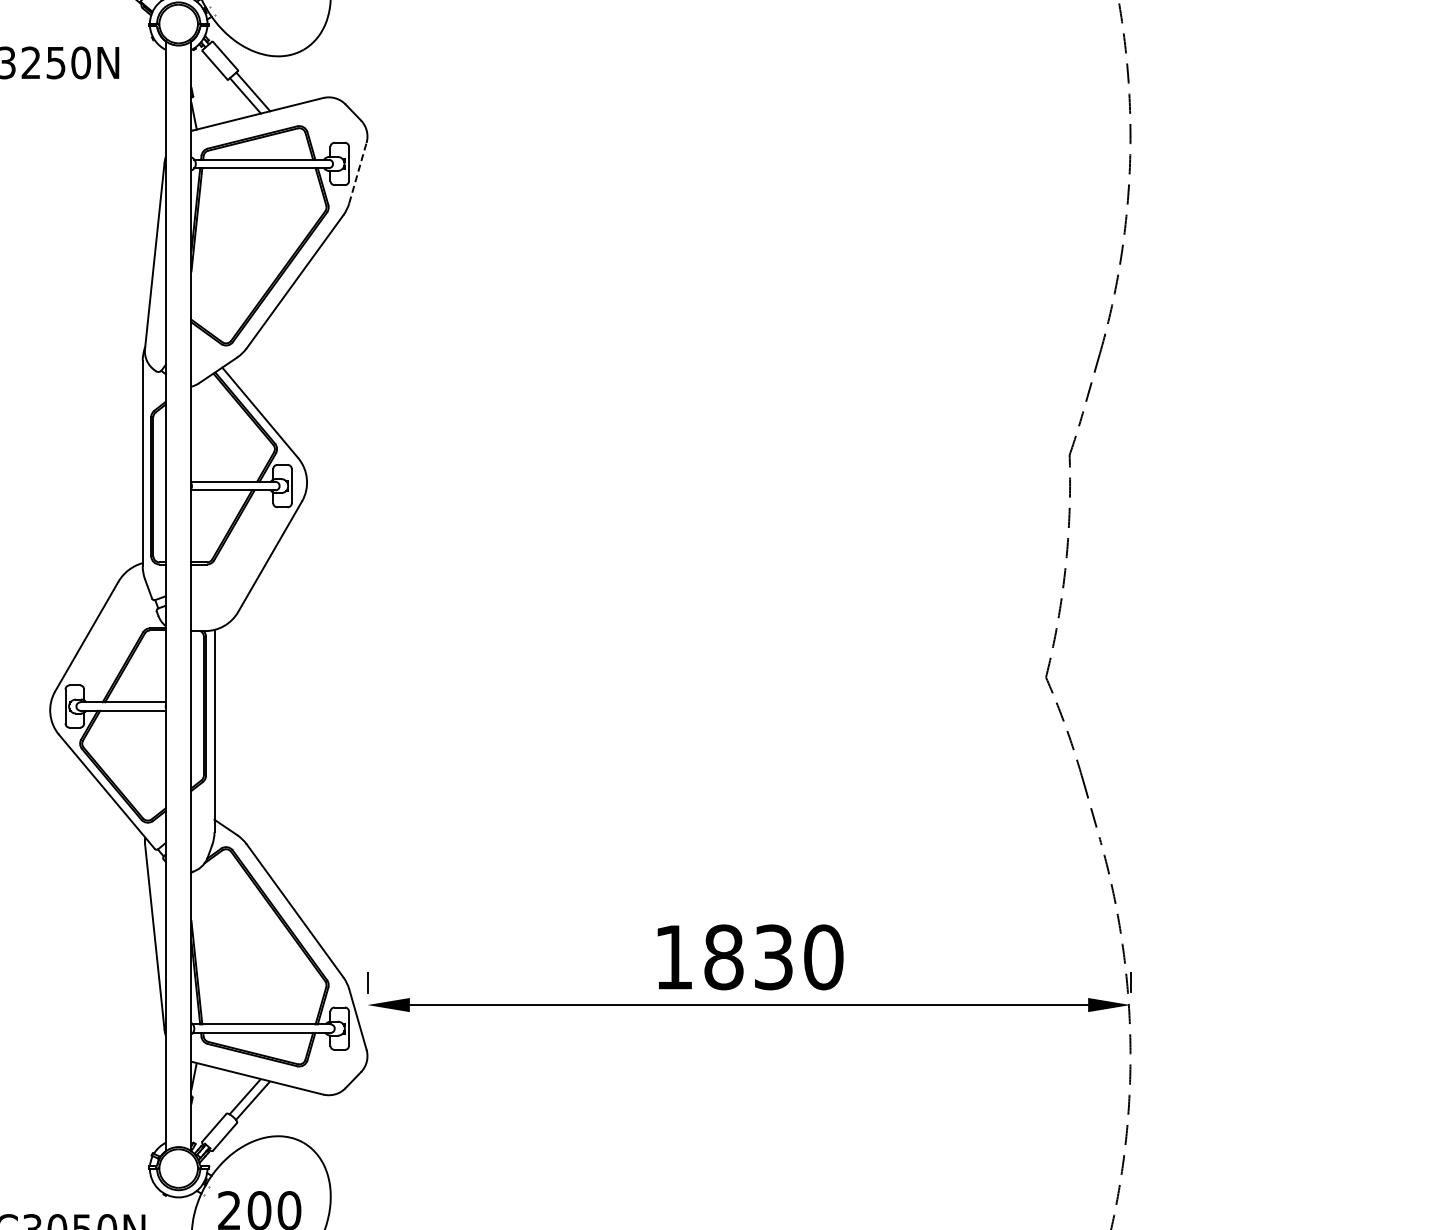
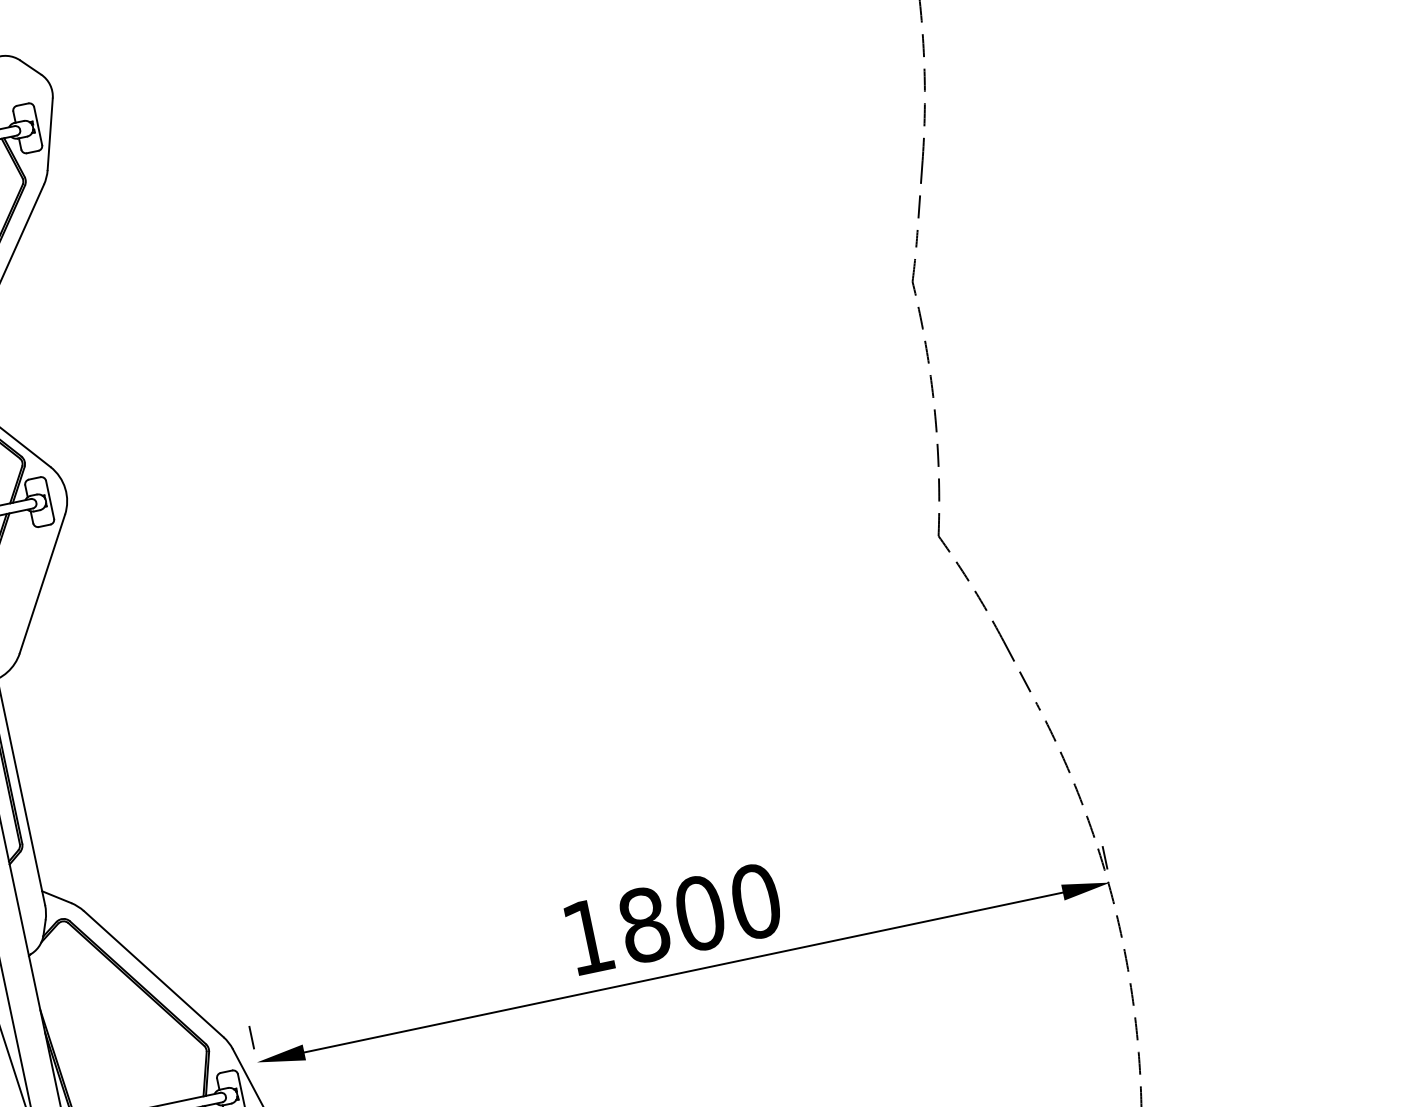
line: (358, 172) -> (50, 133), dashed -> solid
text: (773, 957) -> (699, 913), 1830 -> 1800

